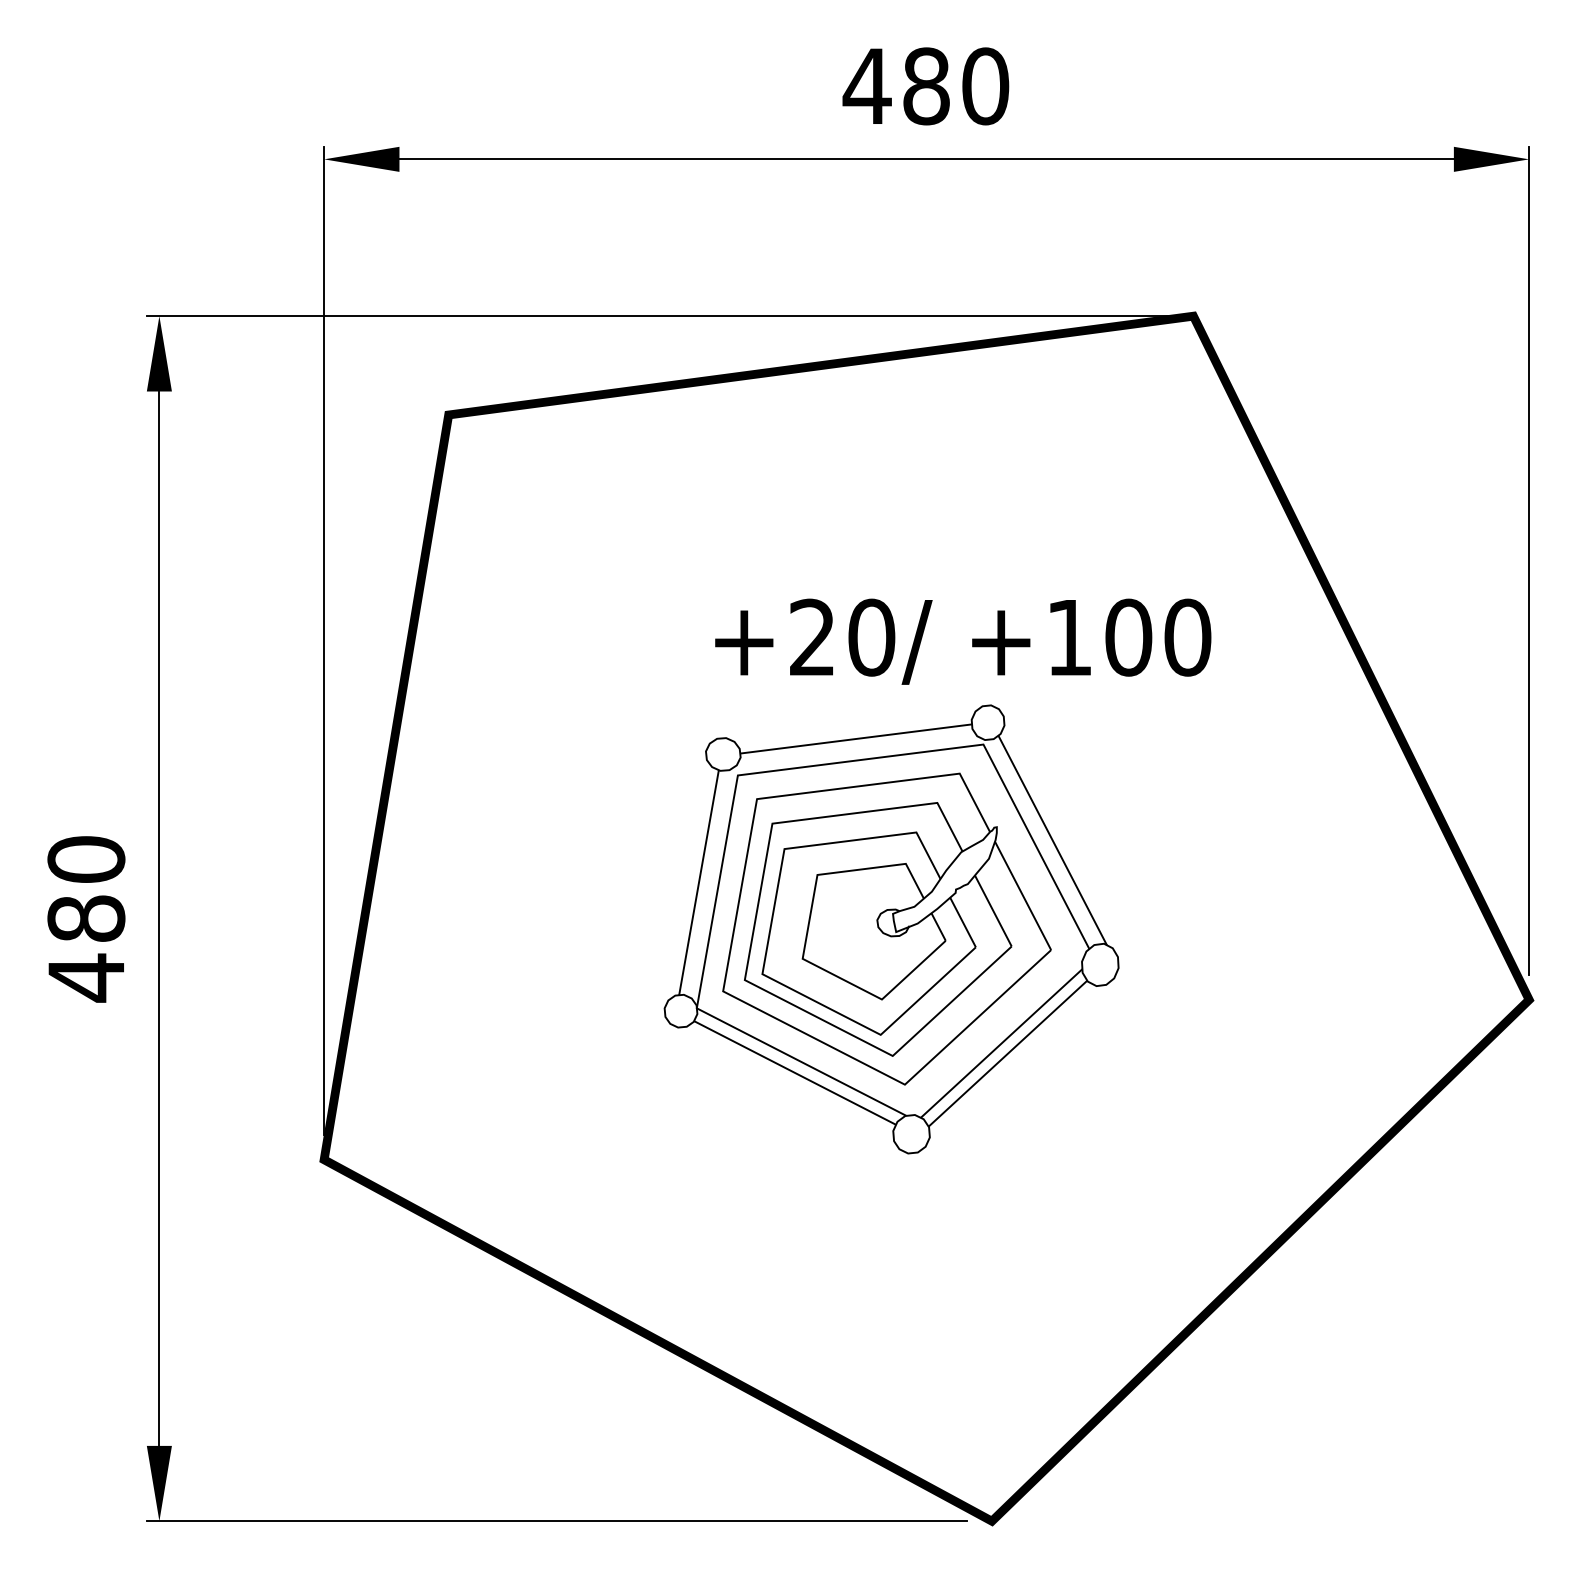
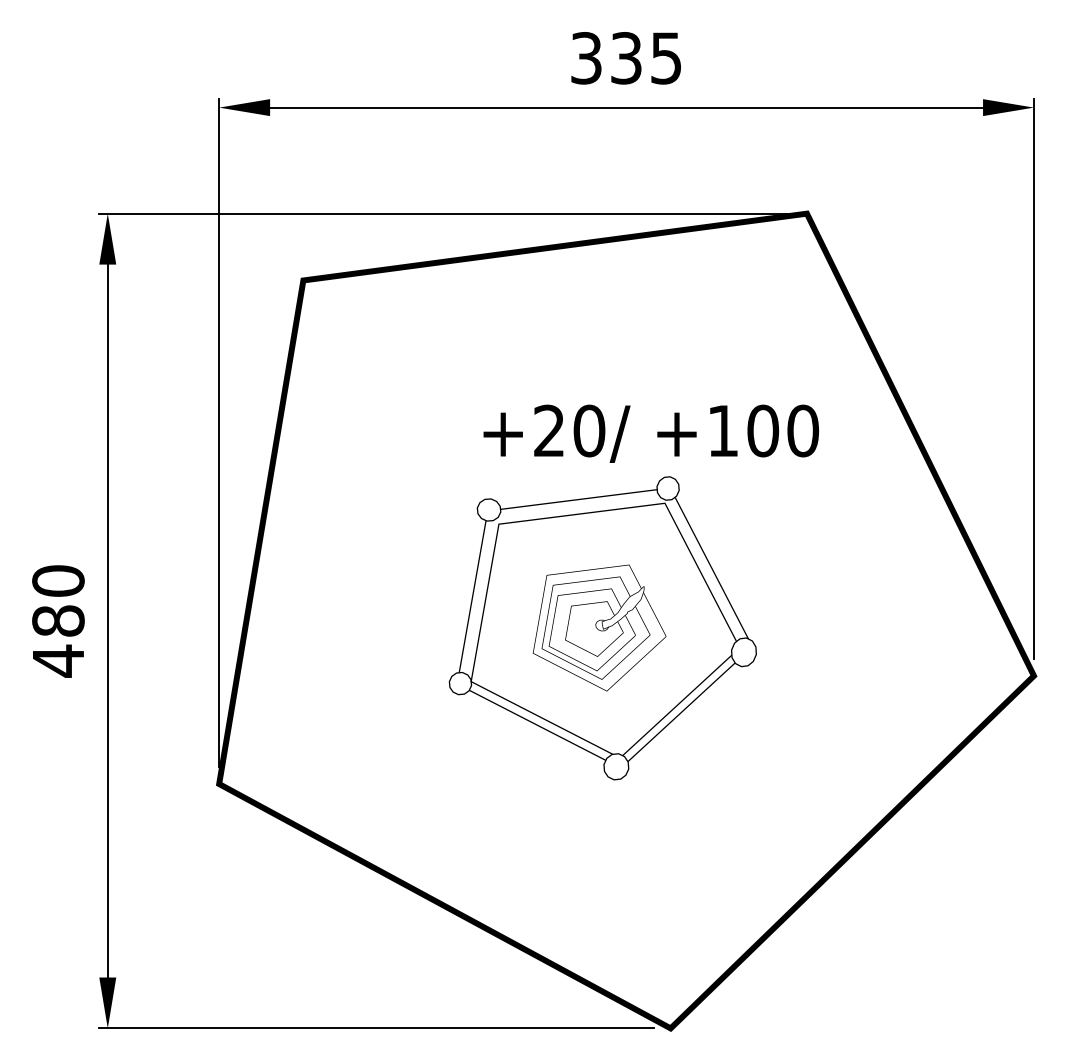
text: (925, 86) -> (625, 58), 480 -> 335
part: (886, 928) -> (599, 627), size x0.6

